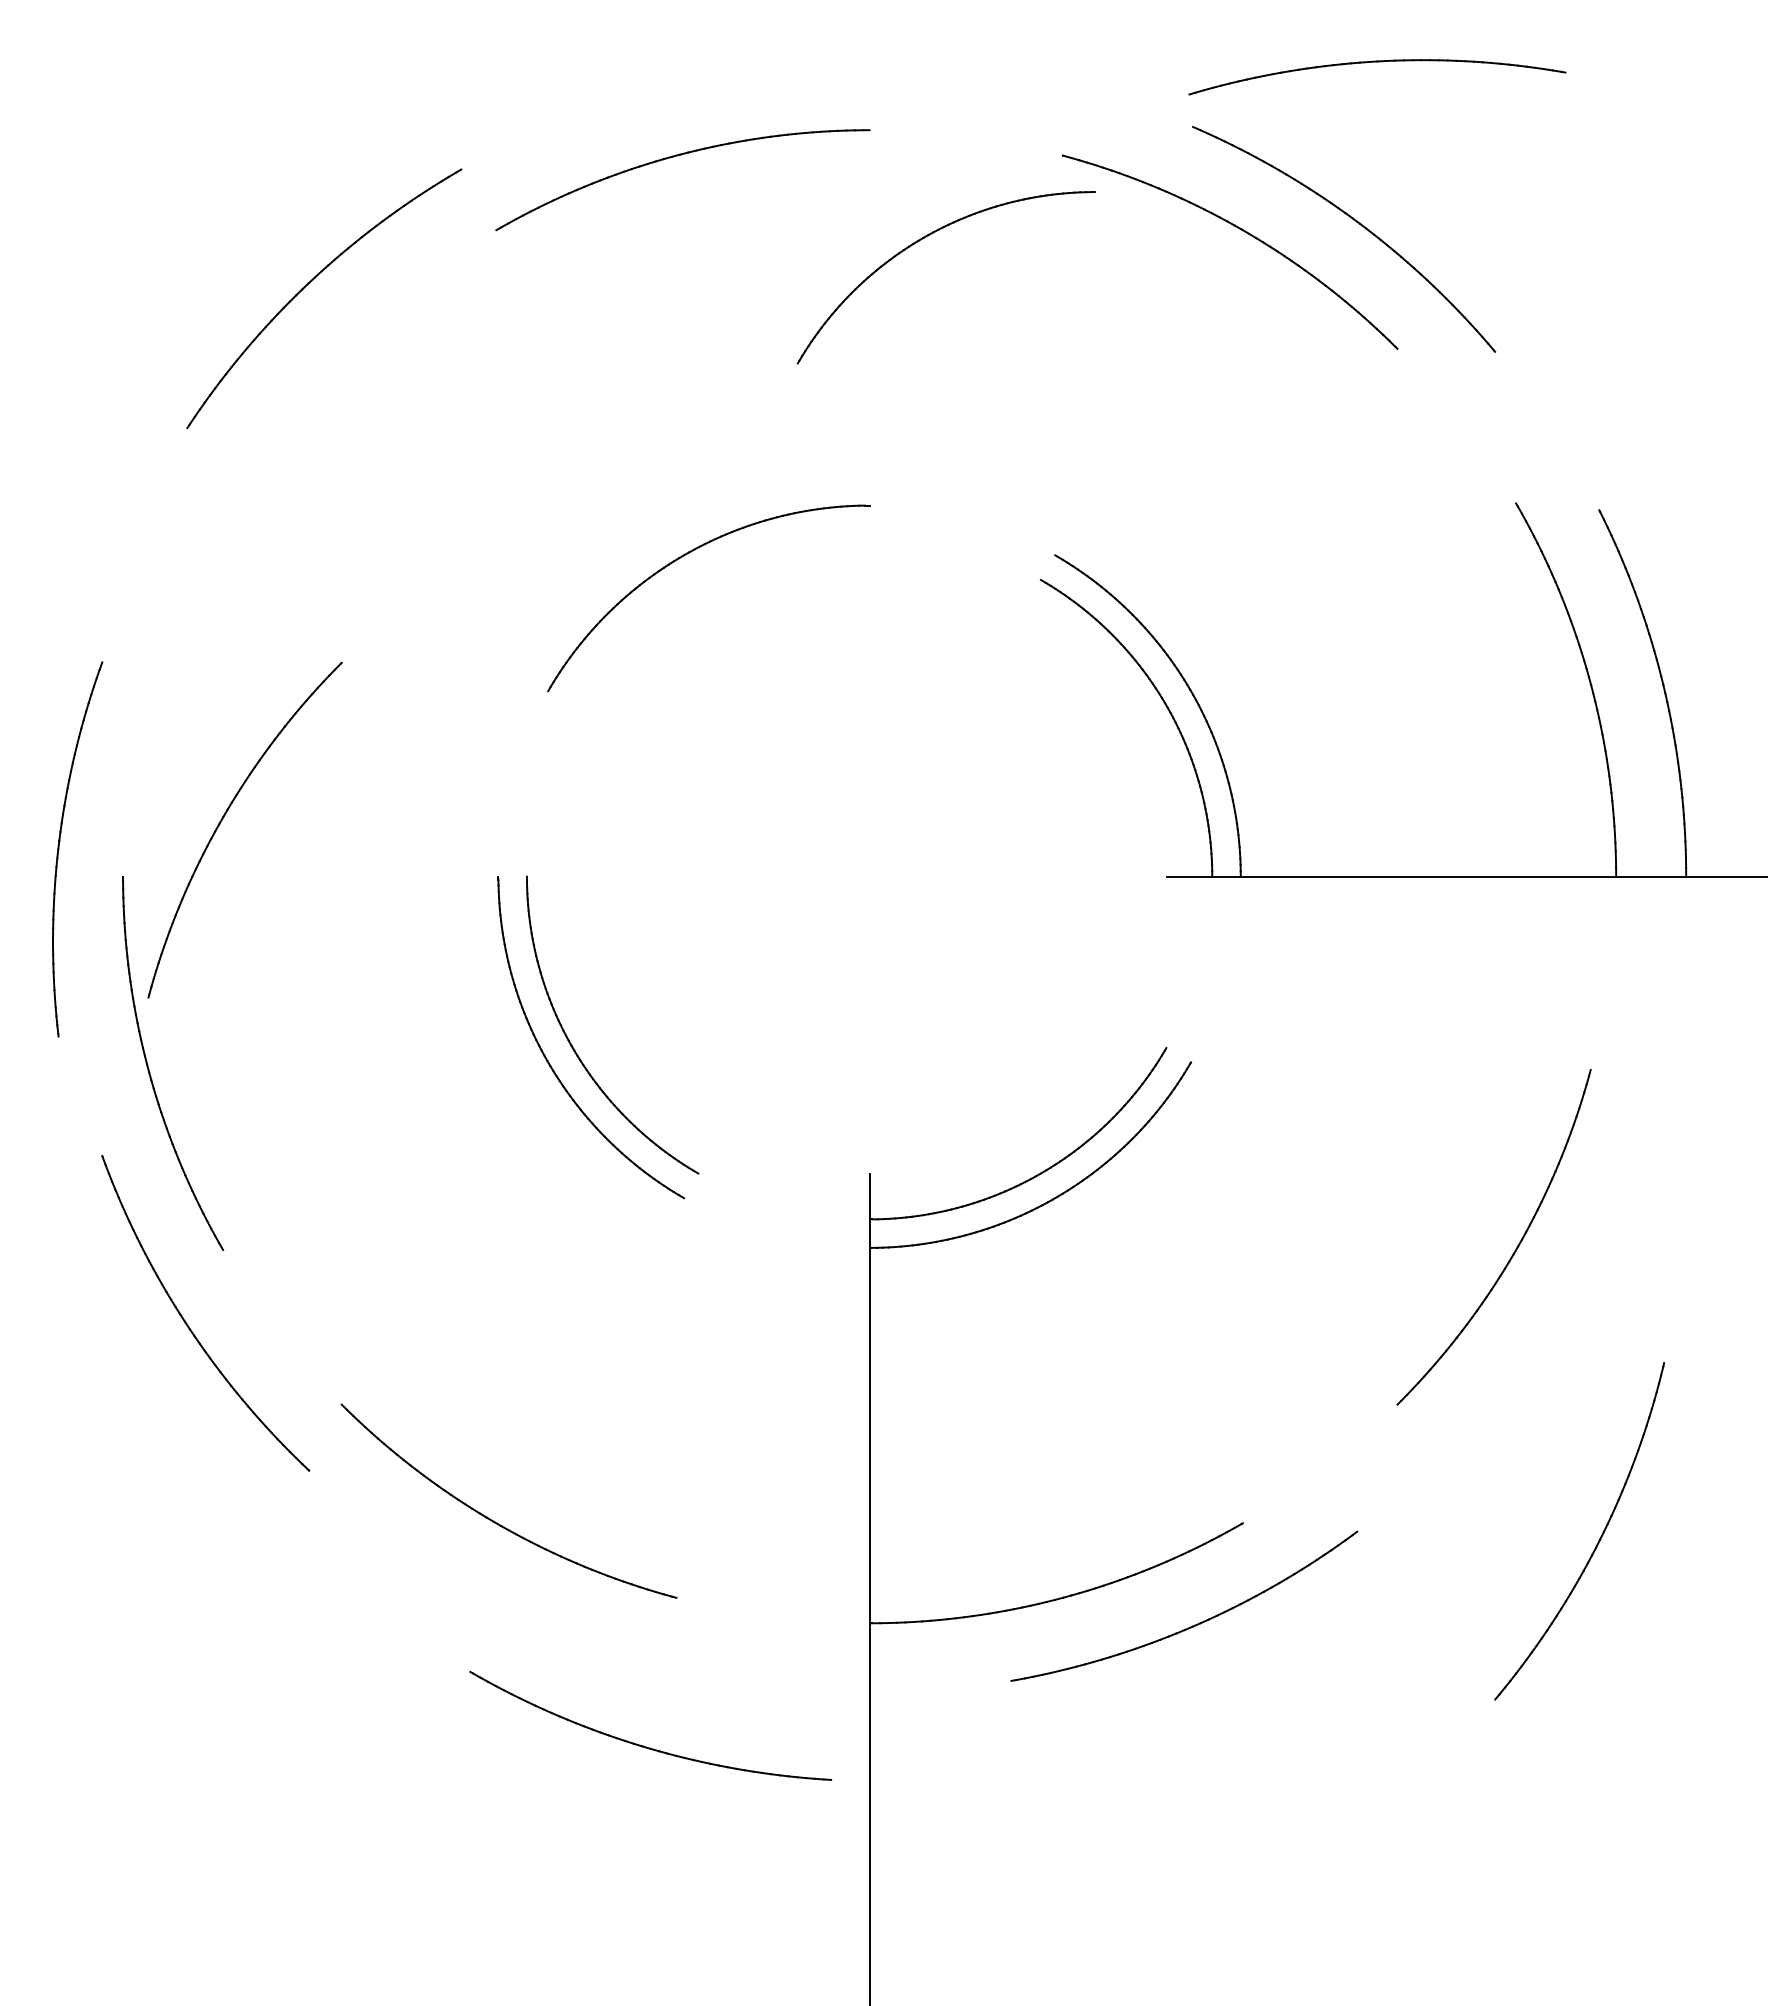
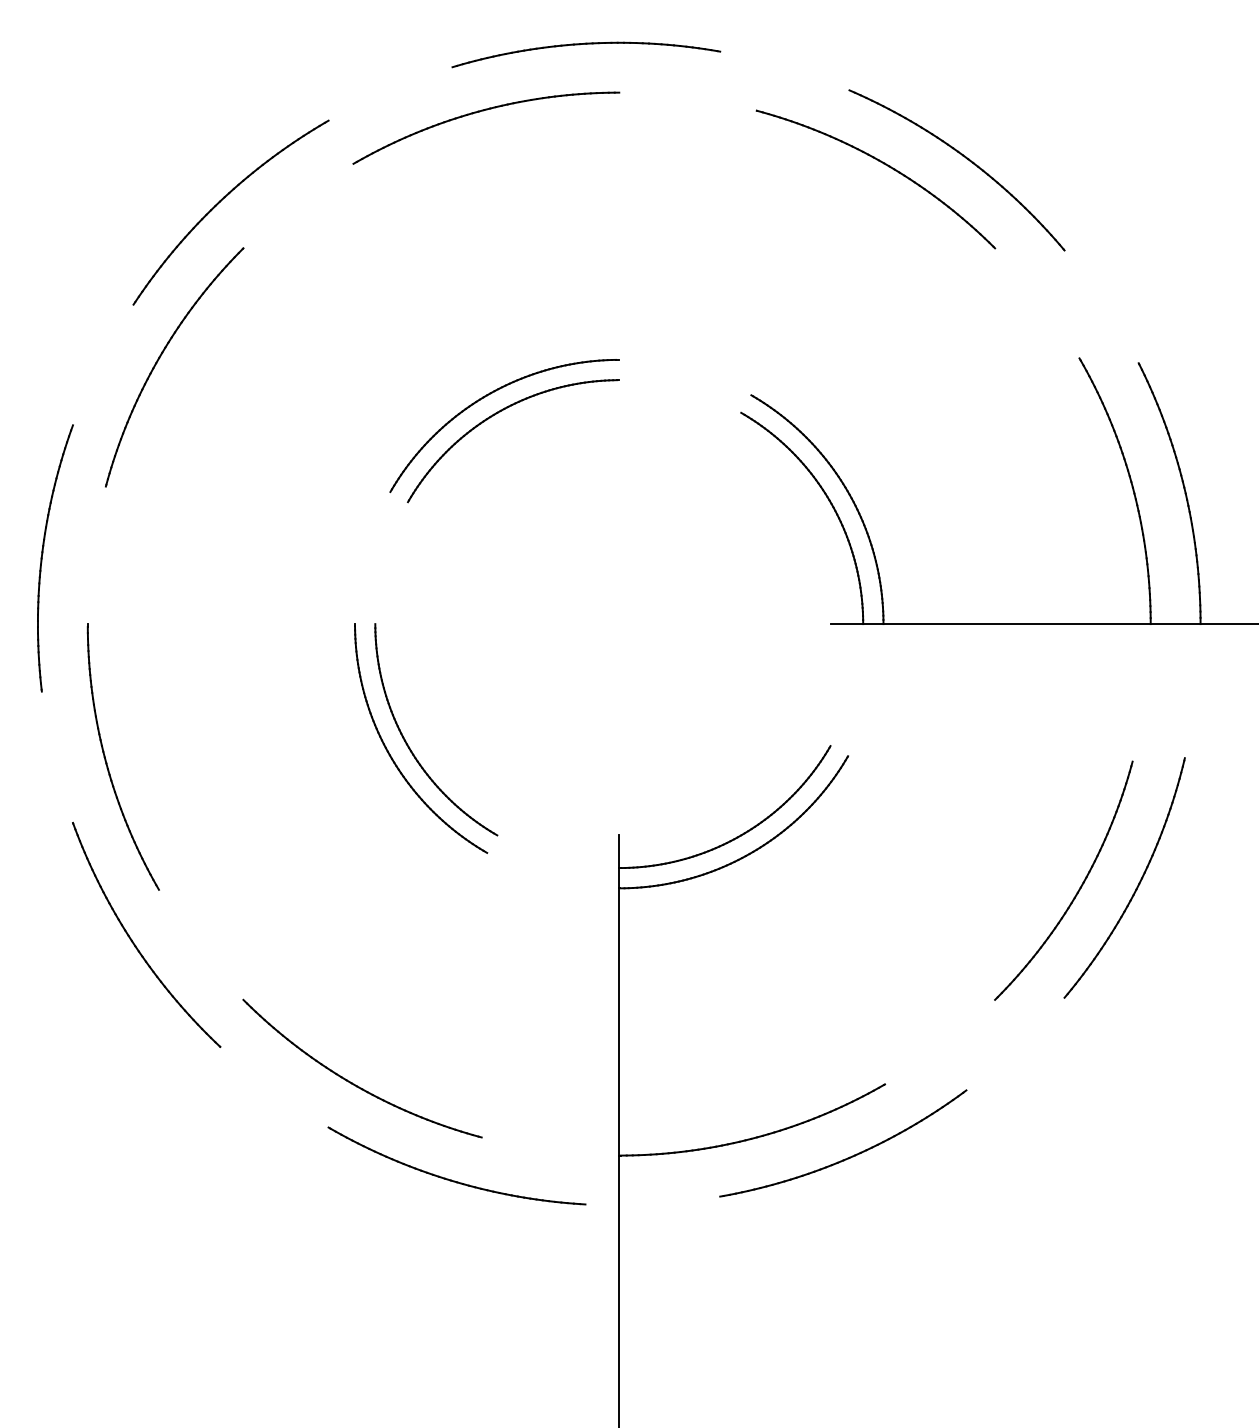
part: (1377, 62) -> (586, 44), moved
part: (921, 240) -> (496, 414), moved
part: (224, 817) -> (160, 358), moved
part: (59, 849) -> (42, 558), moved
part: (1598, 1540) -> (1138, 884), moved
part: (643, 1745) -> (451, 1179), moved

